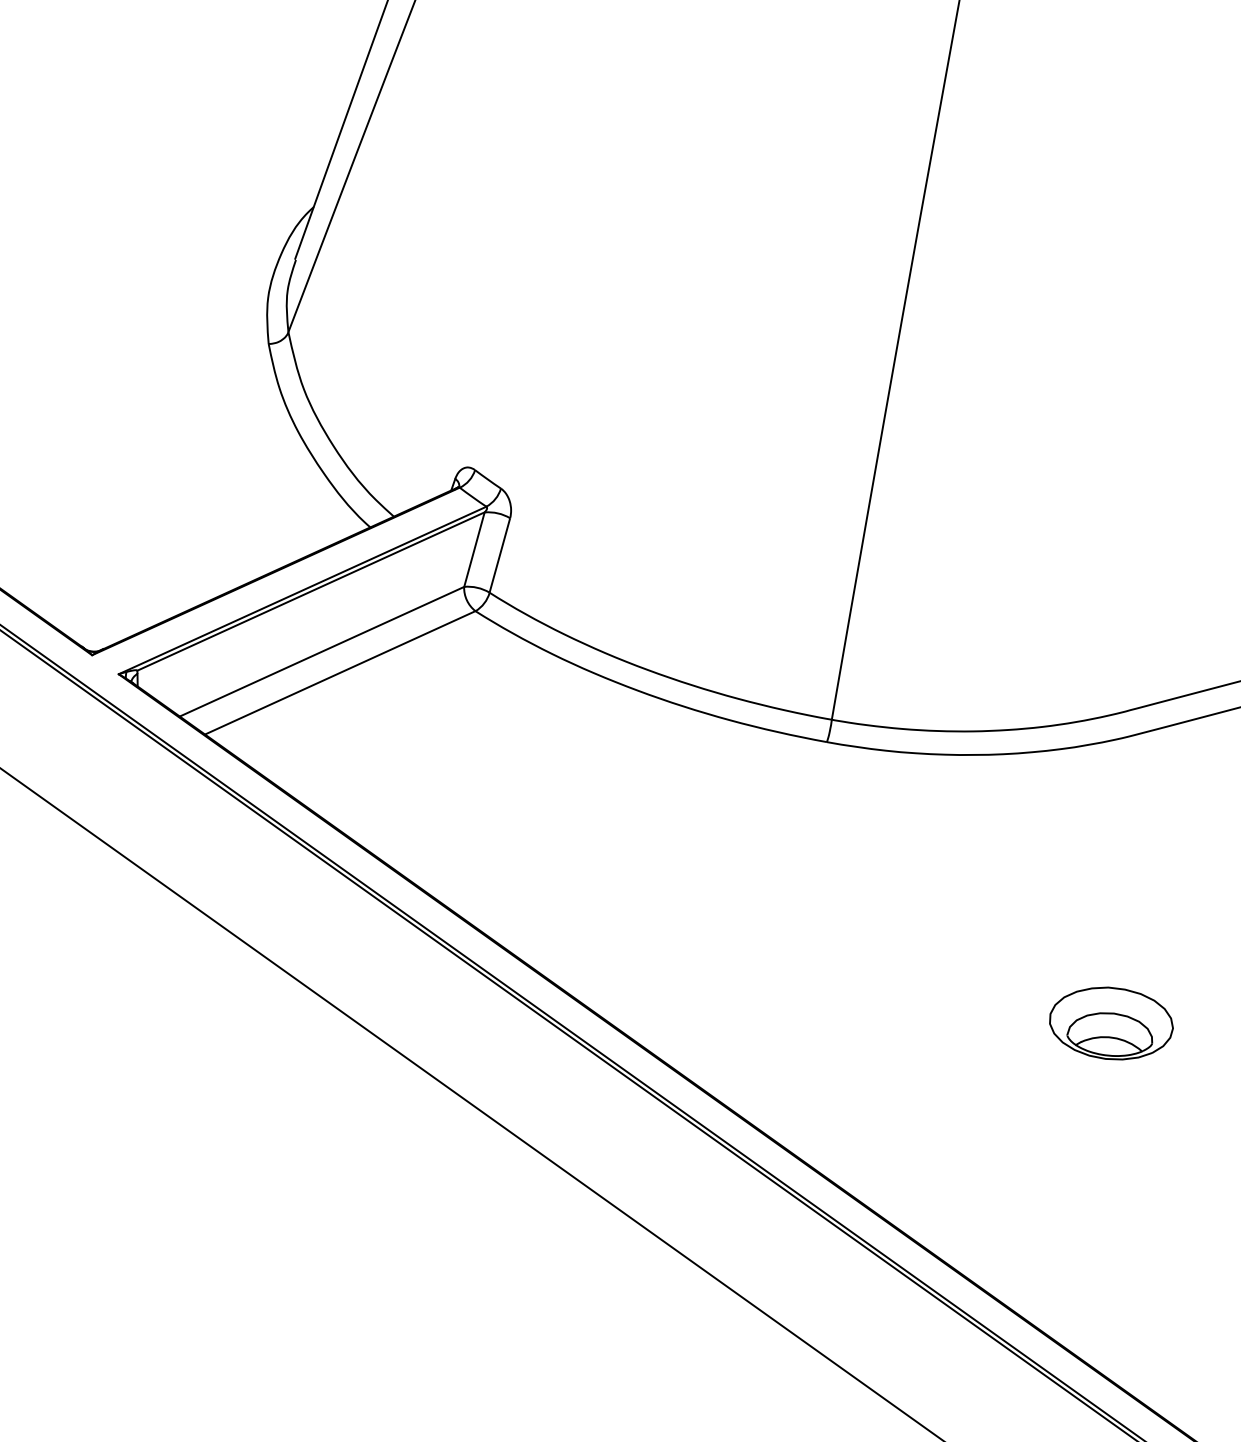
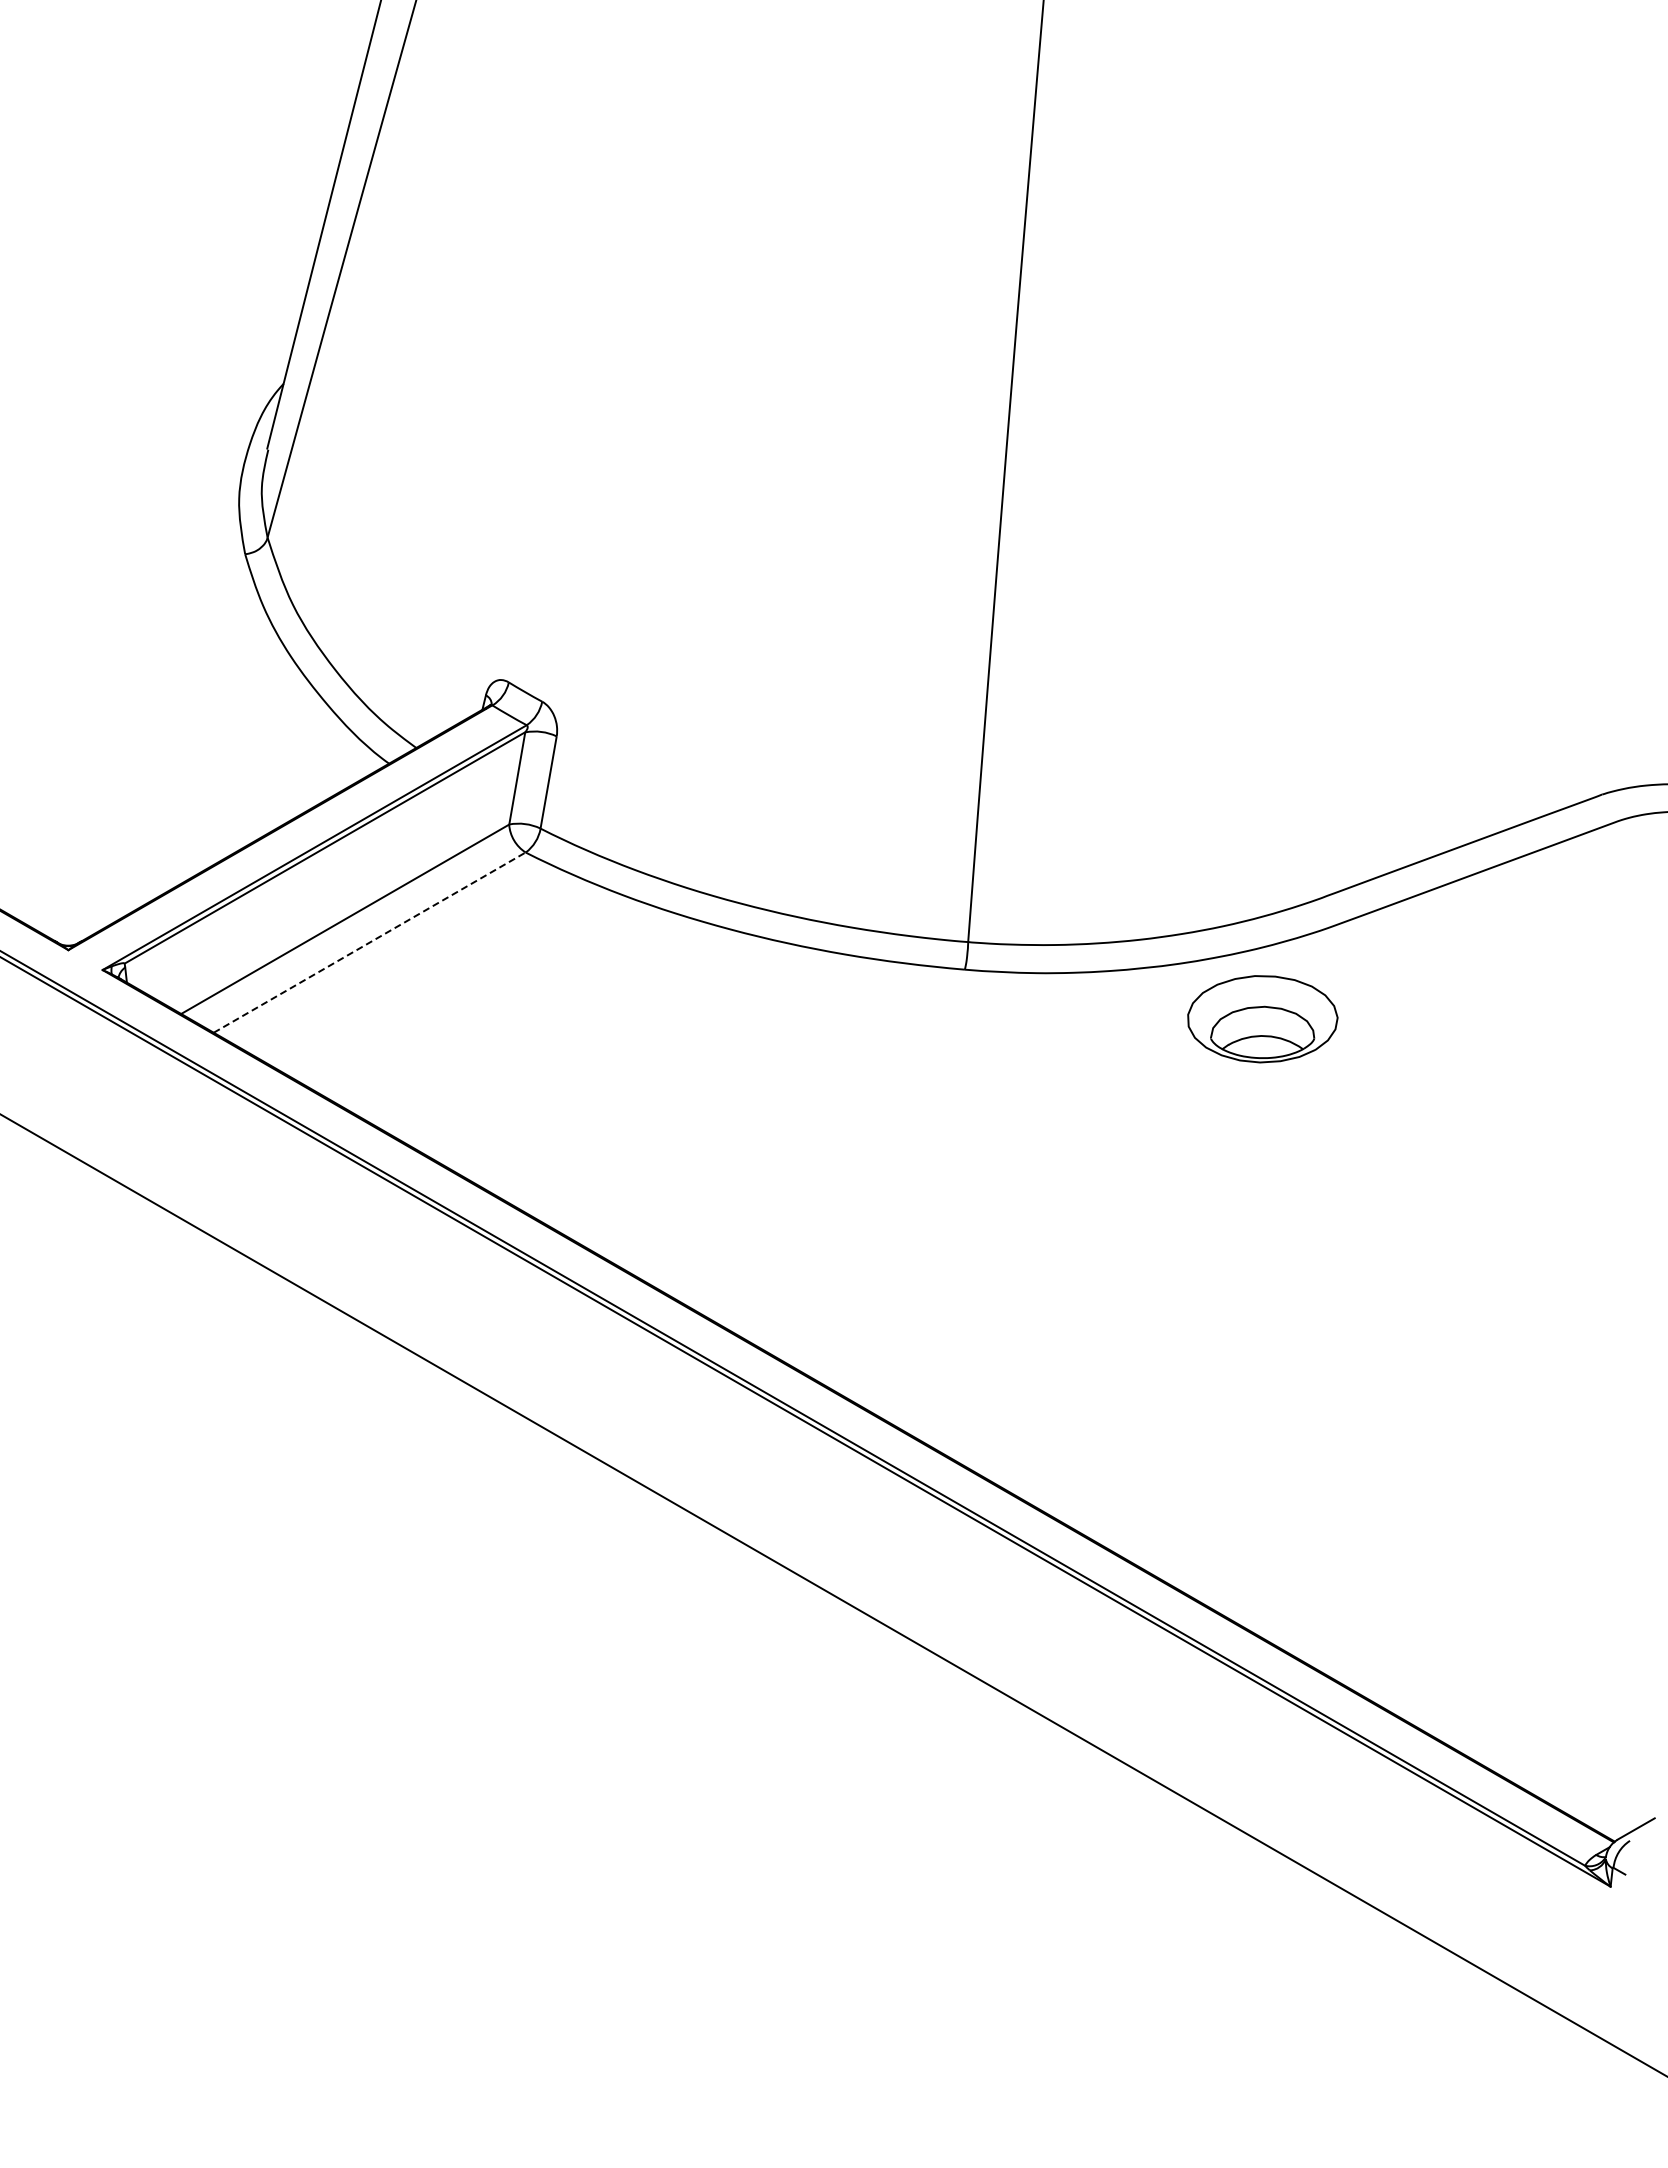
line: (340, 672) -> (370, 942), solid -> dashed
part: (1111, 1023) -> (1262, 1019), moved

